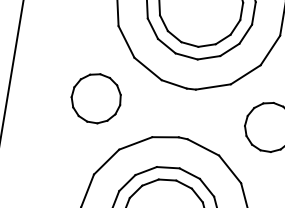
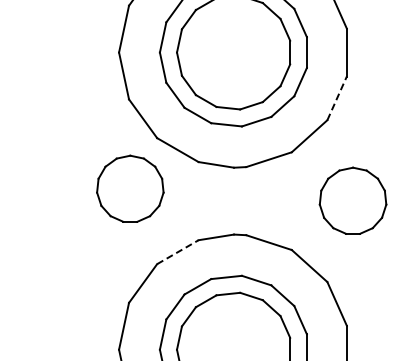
line: (270, 50) -> (337, 98), solid -> dashed
part: (96, 98) -> (130, 188), moved
line: (135, 143) -> (177, 252), solid -> dashed

